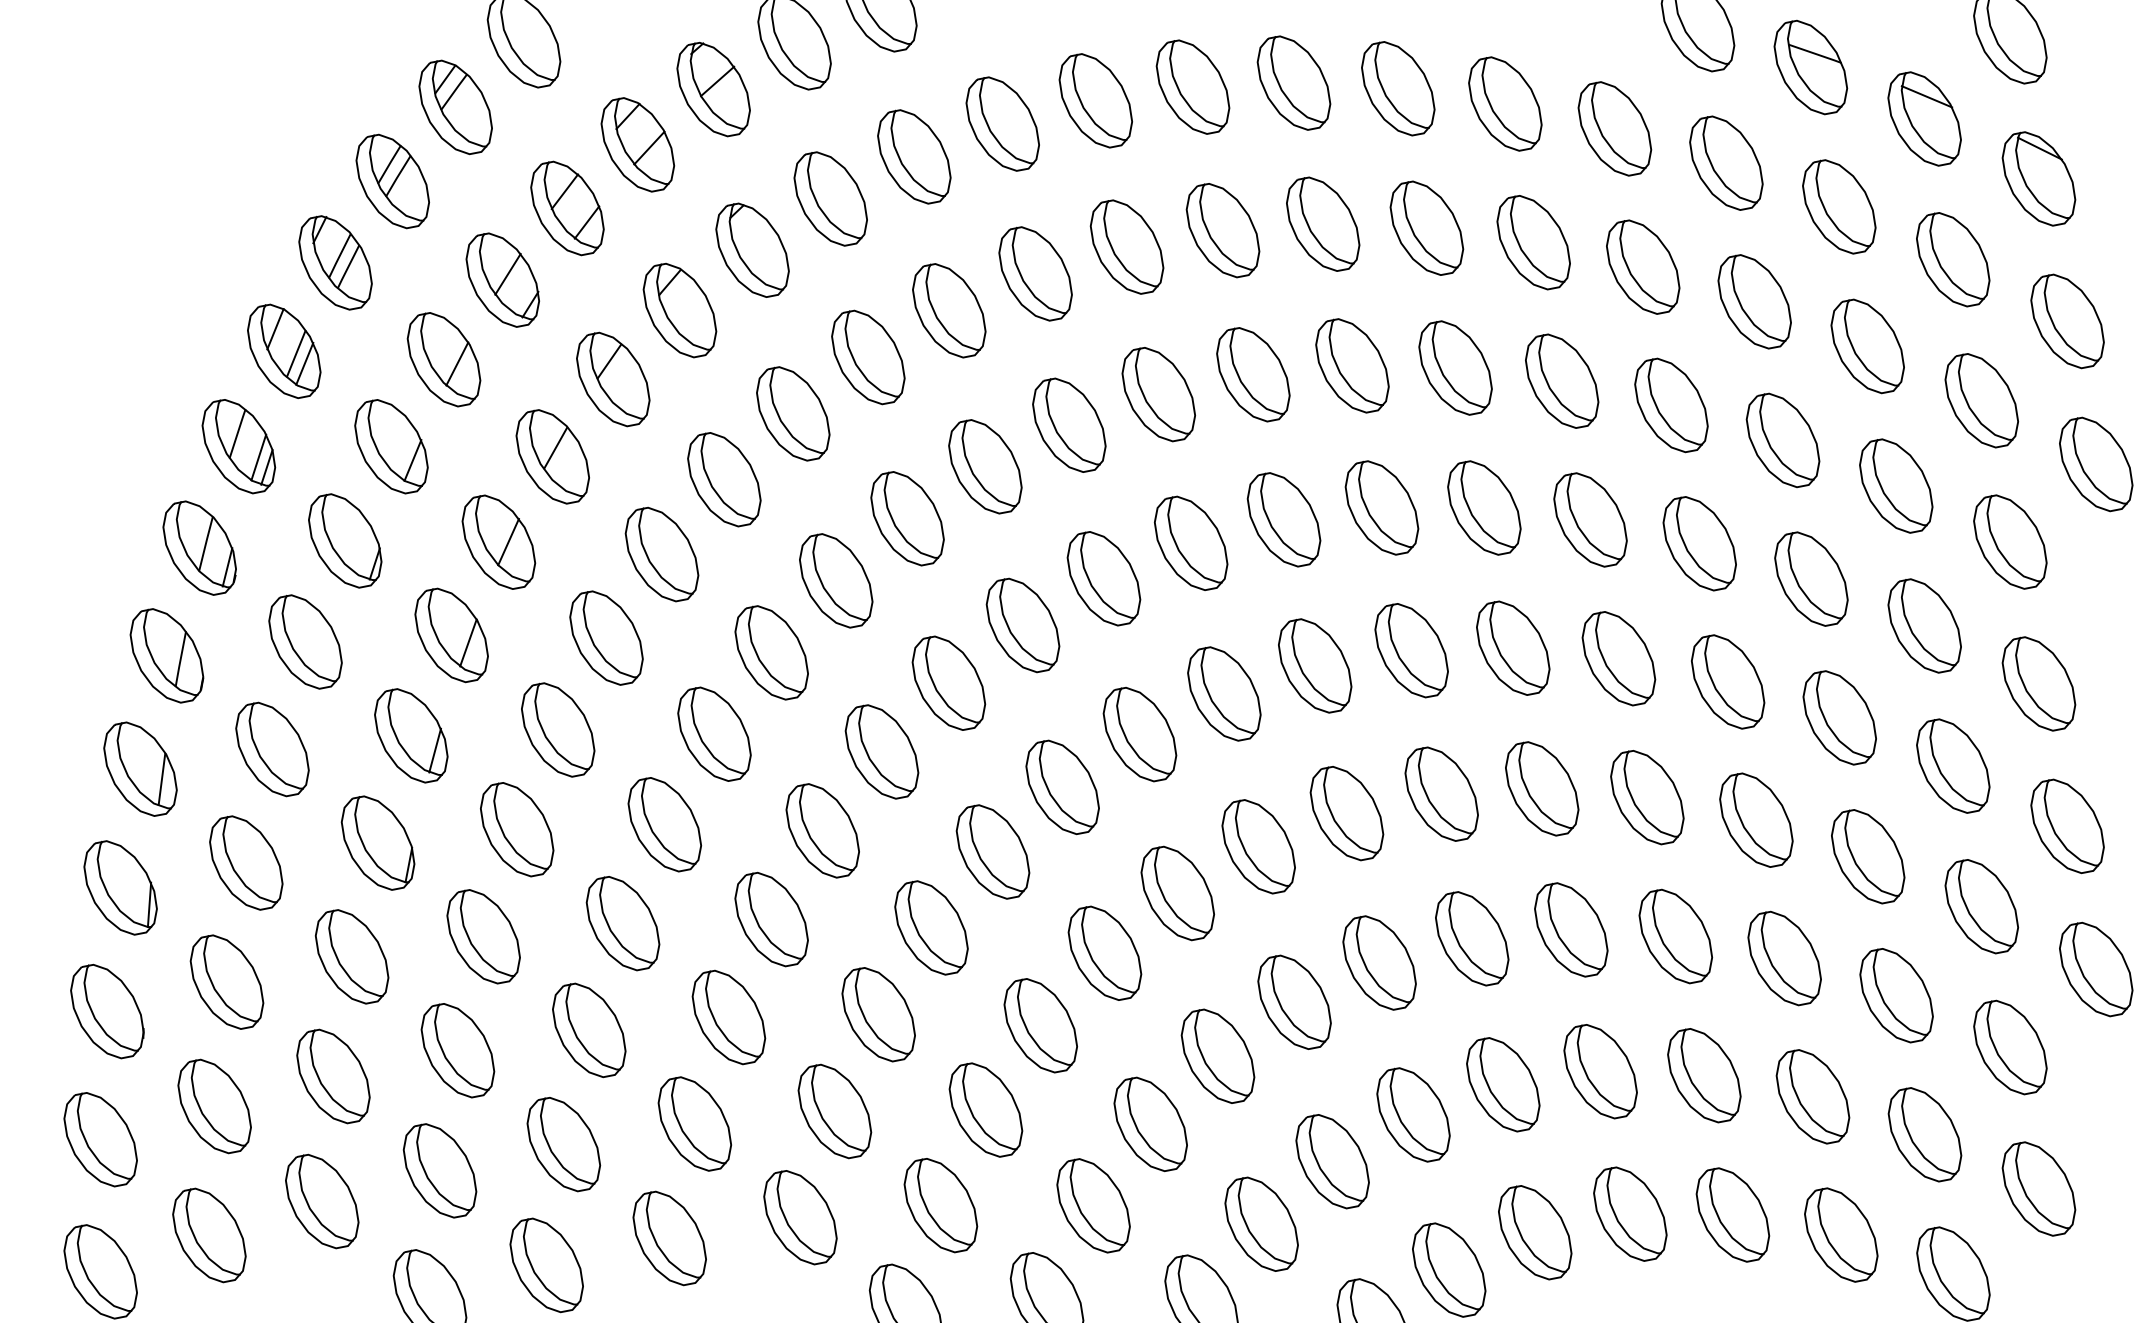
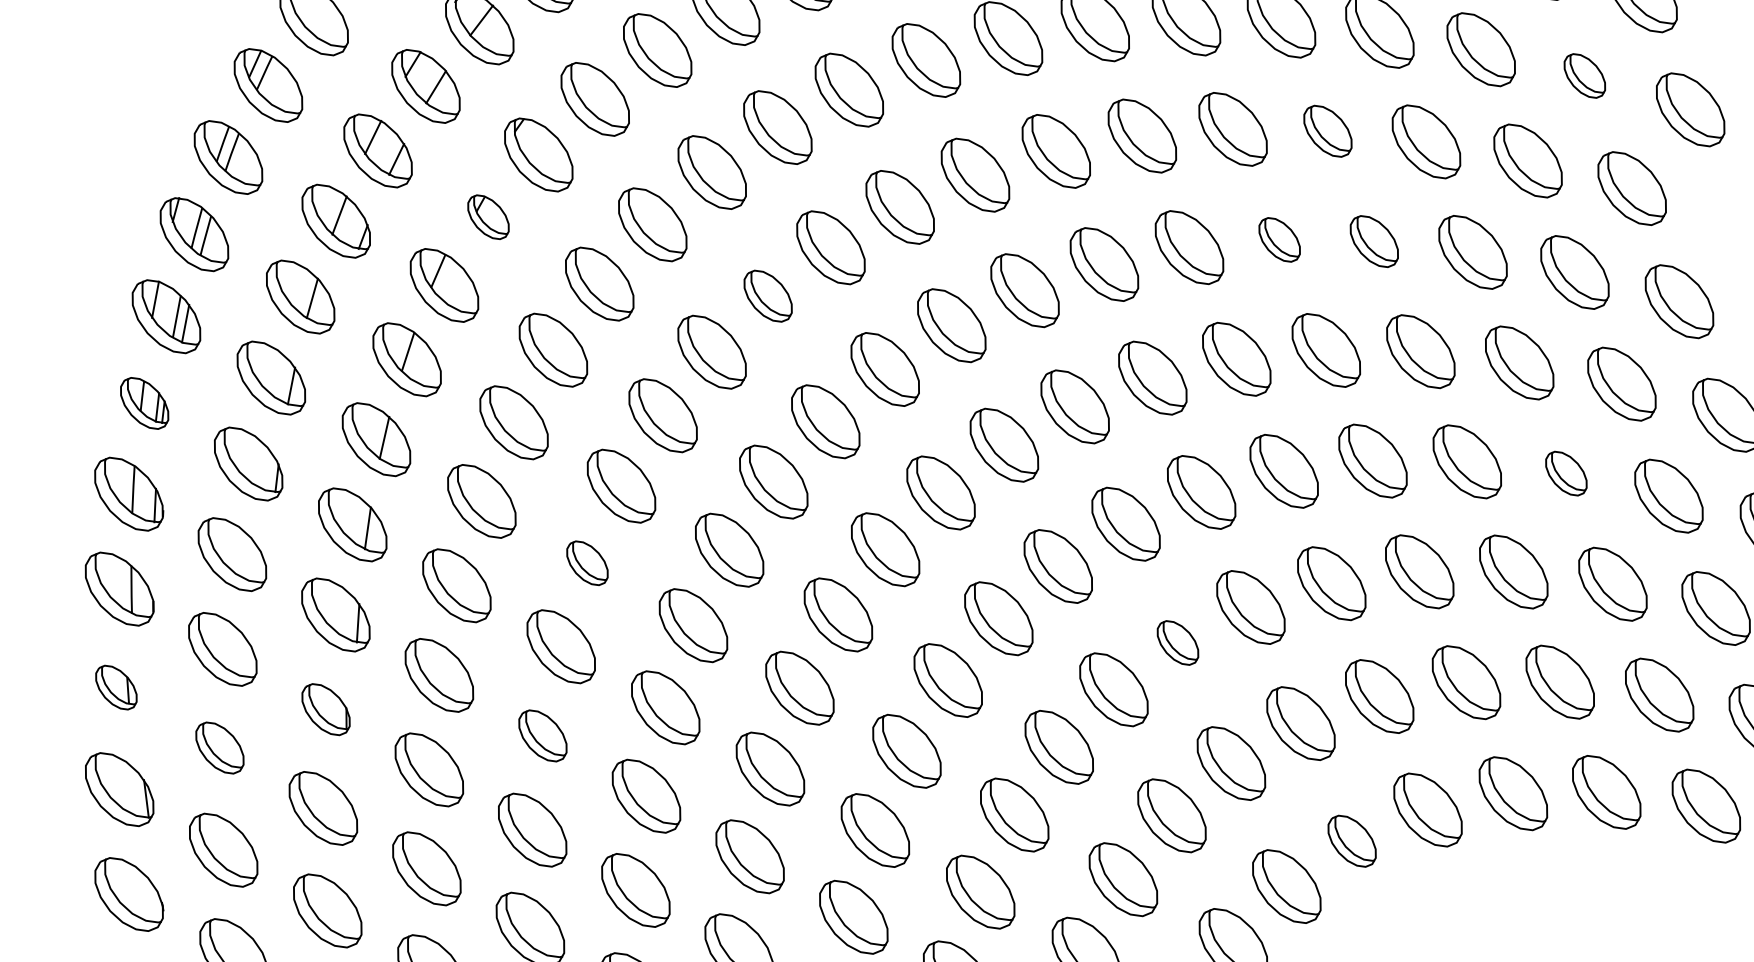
part: (679, 310) -> (488, 217), size x0.6
part: (1981, 400) -> (1584, 75), size x0.6
part: (1671, 405) -> (1327, 131), size x0.7
part: (238, 446) -> (144, 403), size x0.7
part: (985, 466) -> (768, 295), size x0.7
part: (1590, 519) -> (1279, 239), size x0.6
part: (1699, 543) -> (1374, 241), size x0.7
part: (714, 733) -> (587, 562), size x0.6
part: (140, 768) -> (116, 687), size x0.6
part: (377, 842) -> (325, 709), size x0.7
part: (1868, 856) -> (1566, 473), size x0.6
part: (246, 862) -> (219, 747), size x0.7
part: (622, 923) -> (542, 735), size x0.7
part: (1379, 962) -> (1177, 642), size x0.6
part: (1535, 1232) -> (1352, 841), size x0.7

